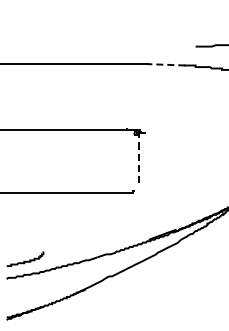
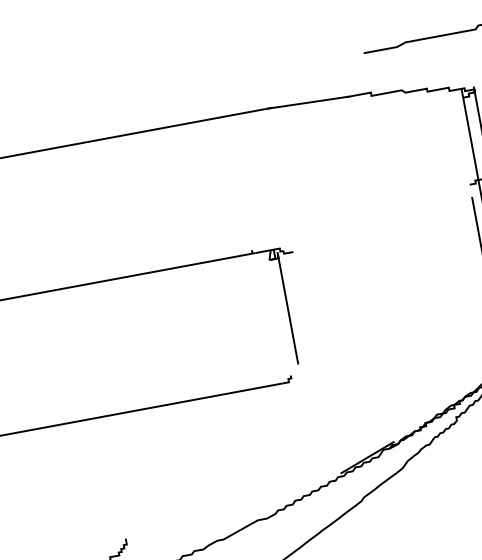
line: (165, 64) -> (307, 102), dashed -> solid
line: (138, 159) -> (288, 310), dashed -> solid

